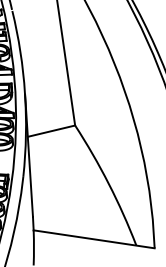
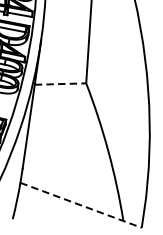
line: (51, 131) -> (60, 84), solid -> dashed
line: (94, 239) -> (81, 205), solid -> dashed

